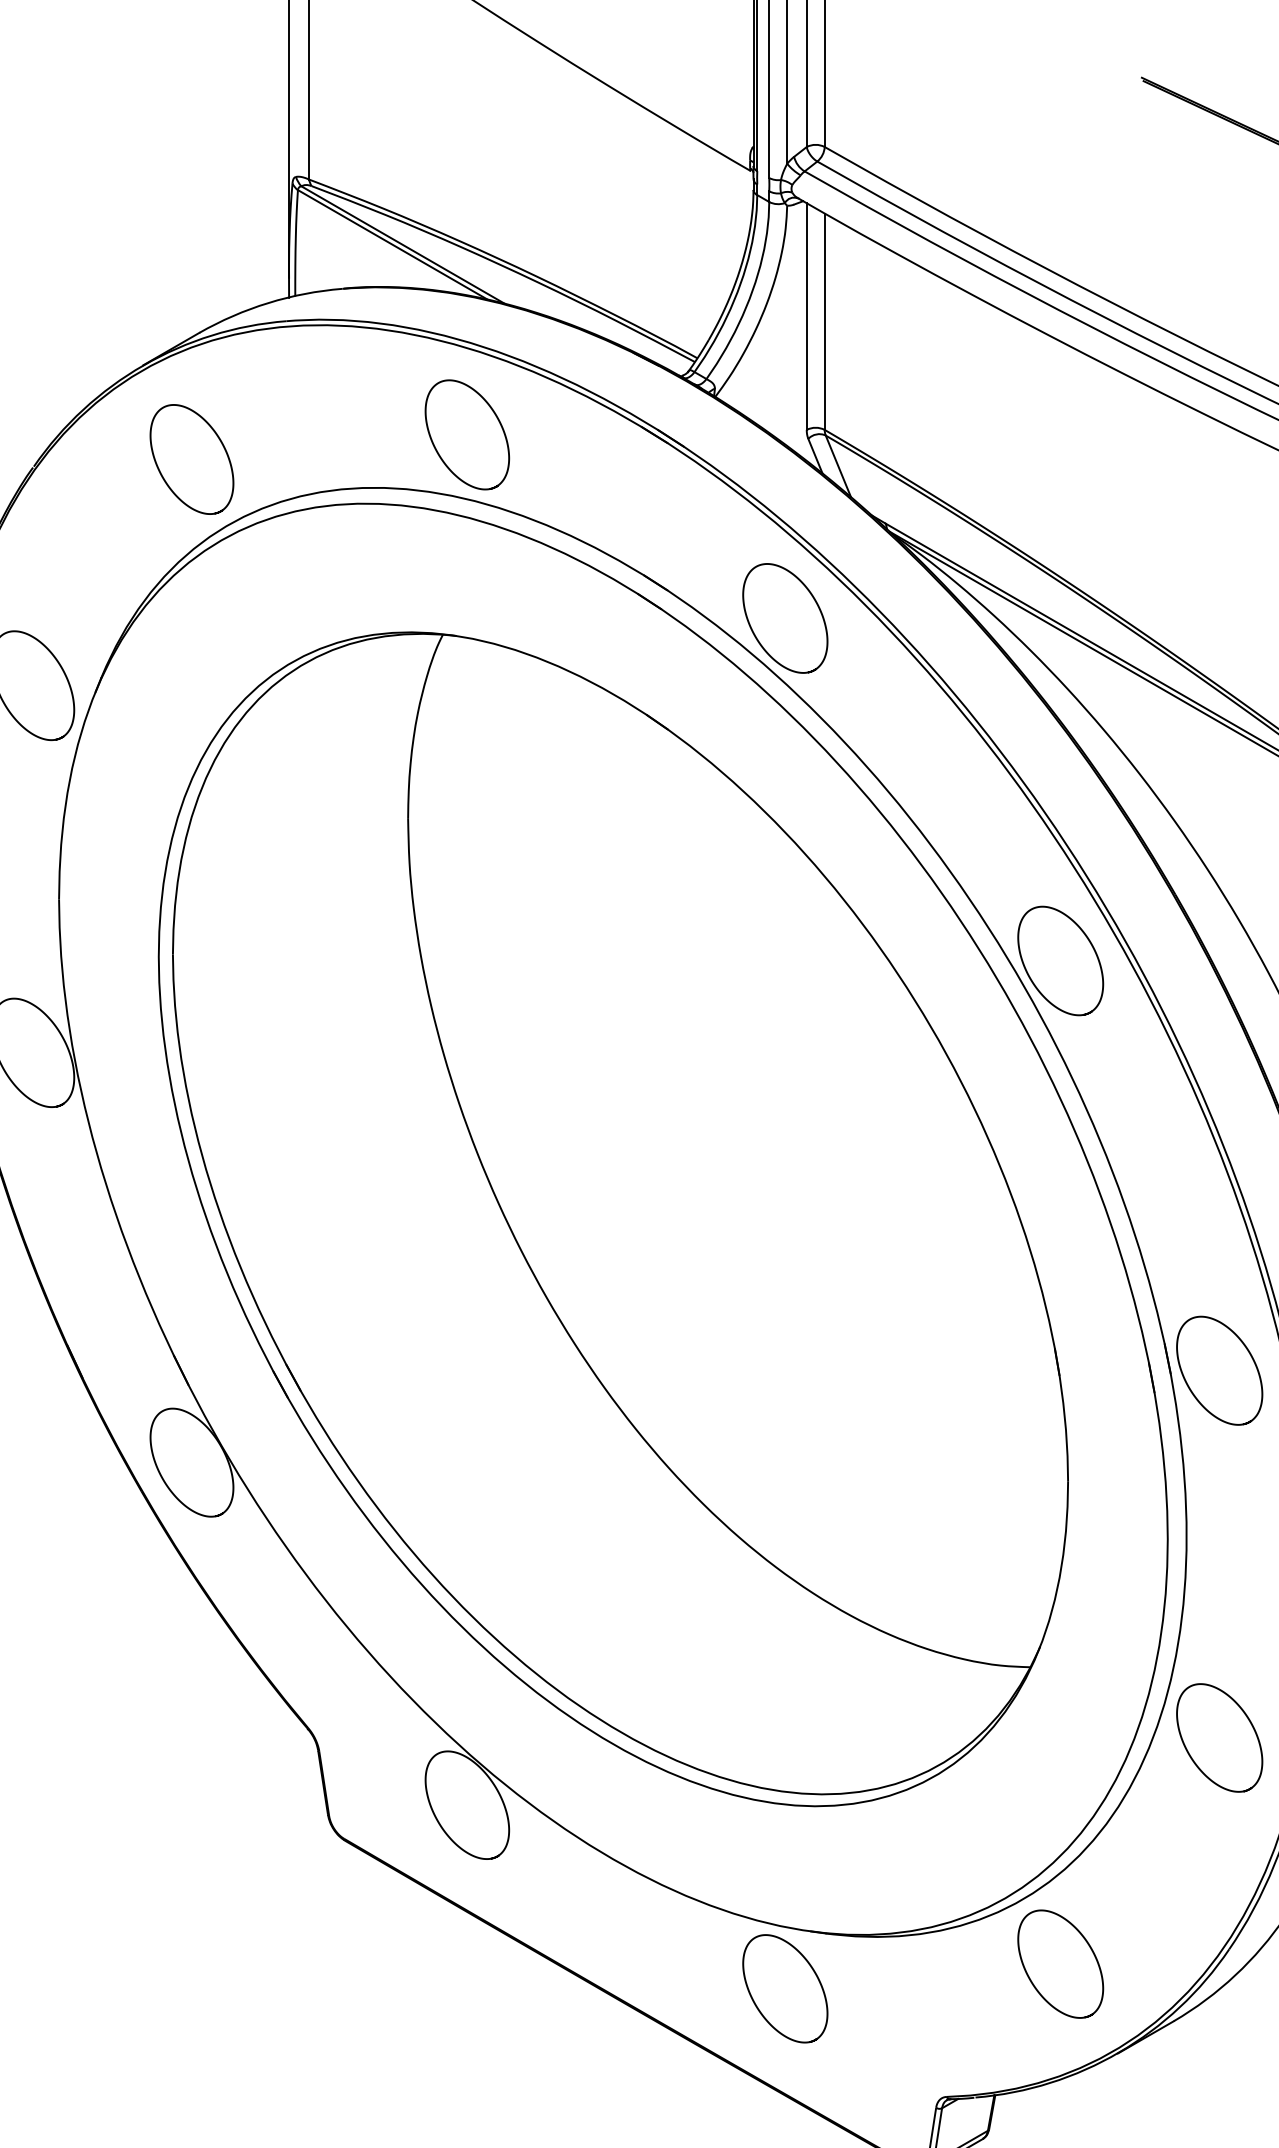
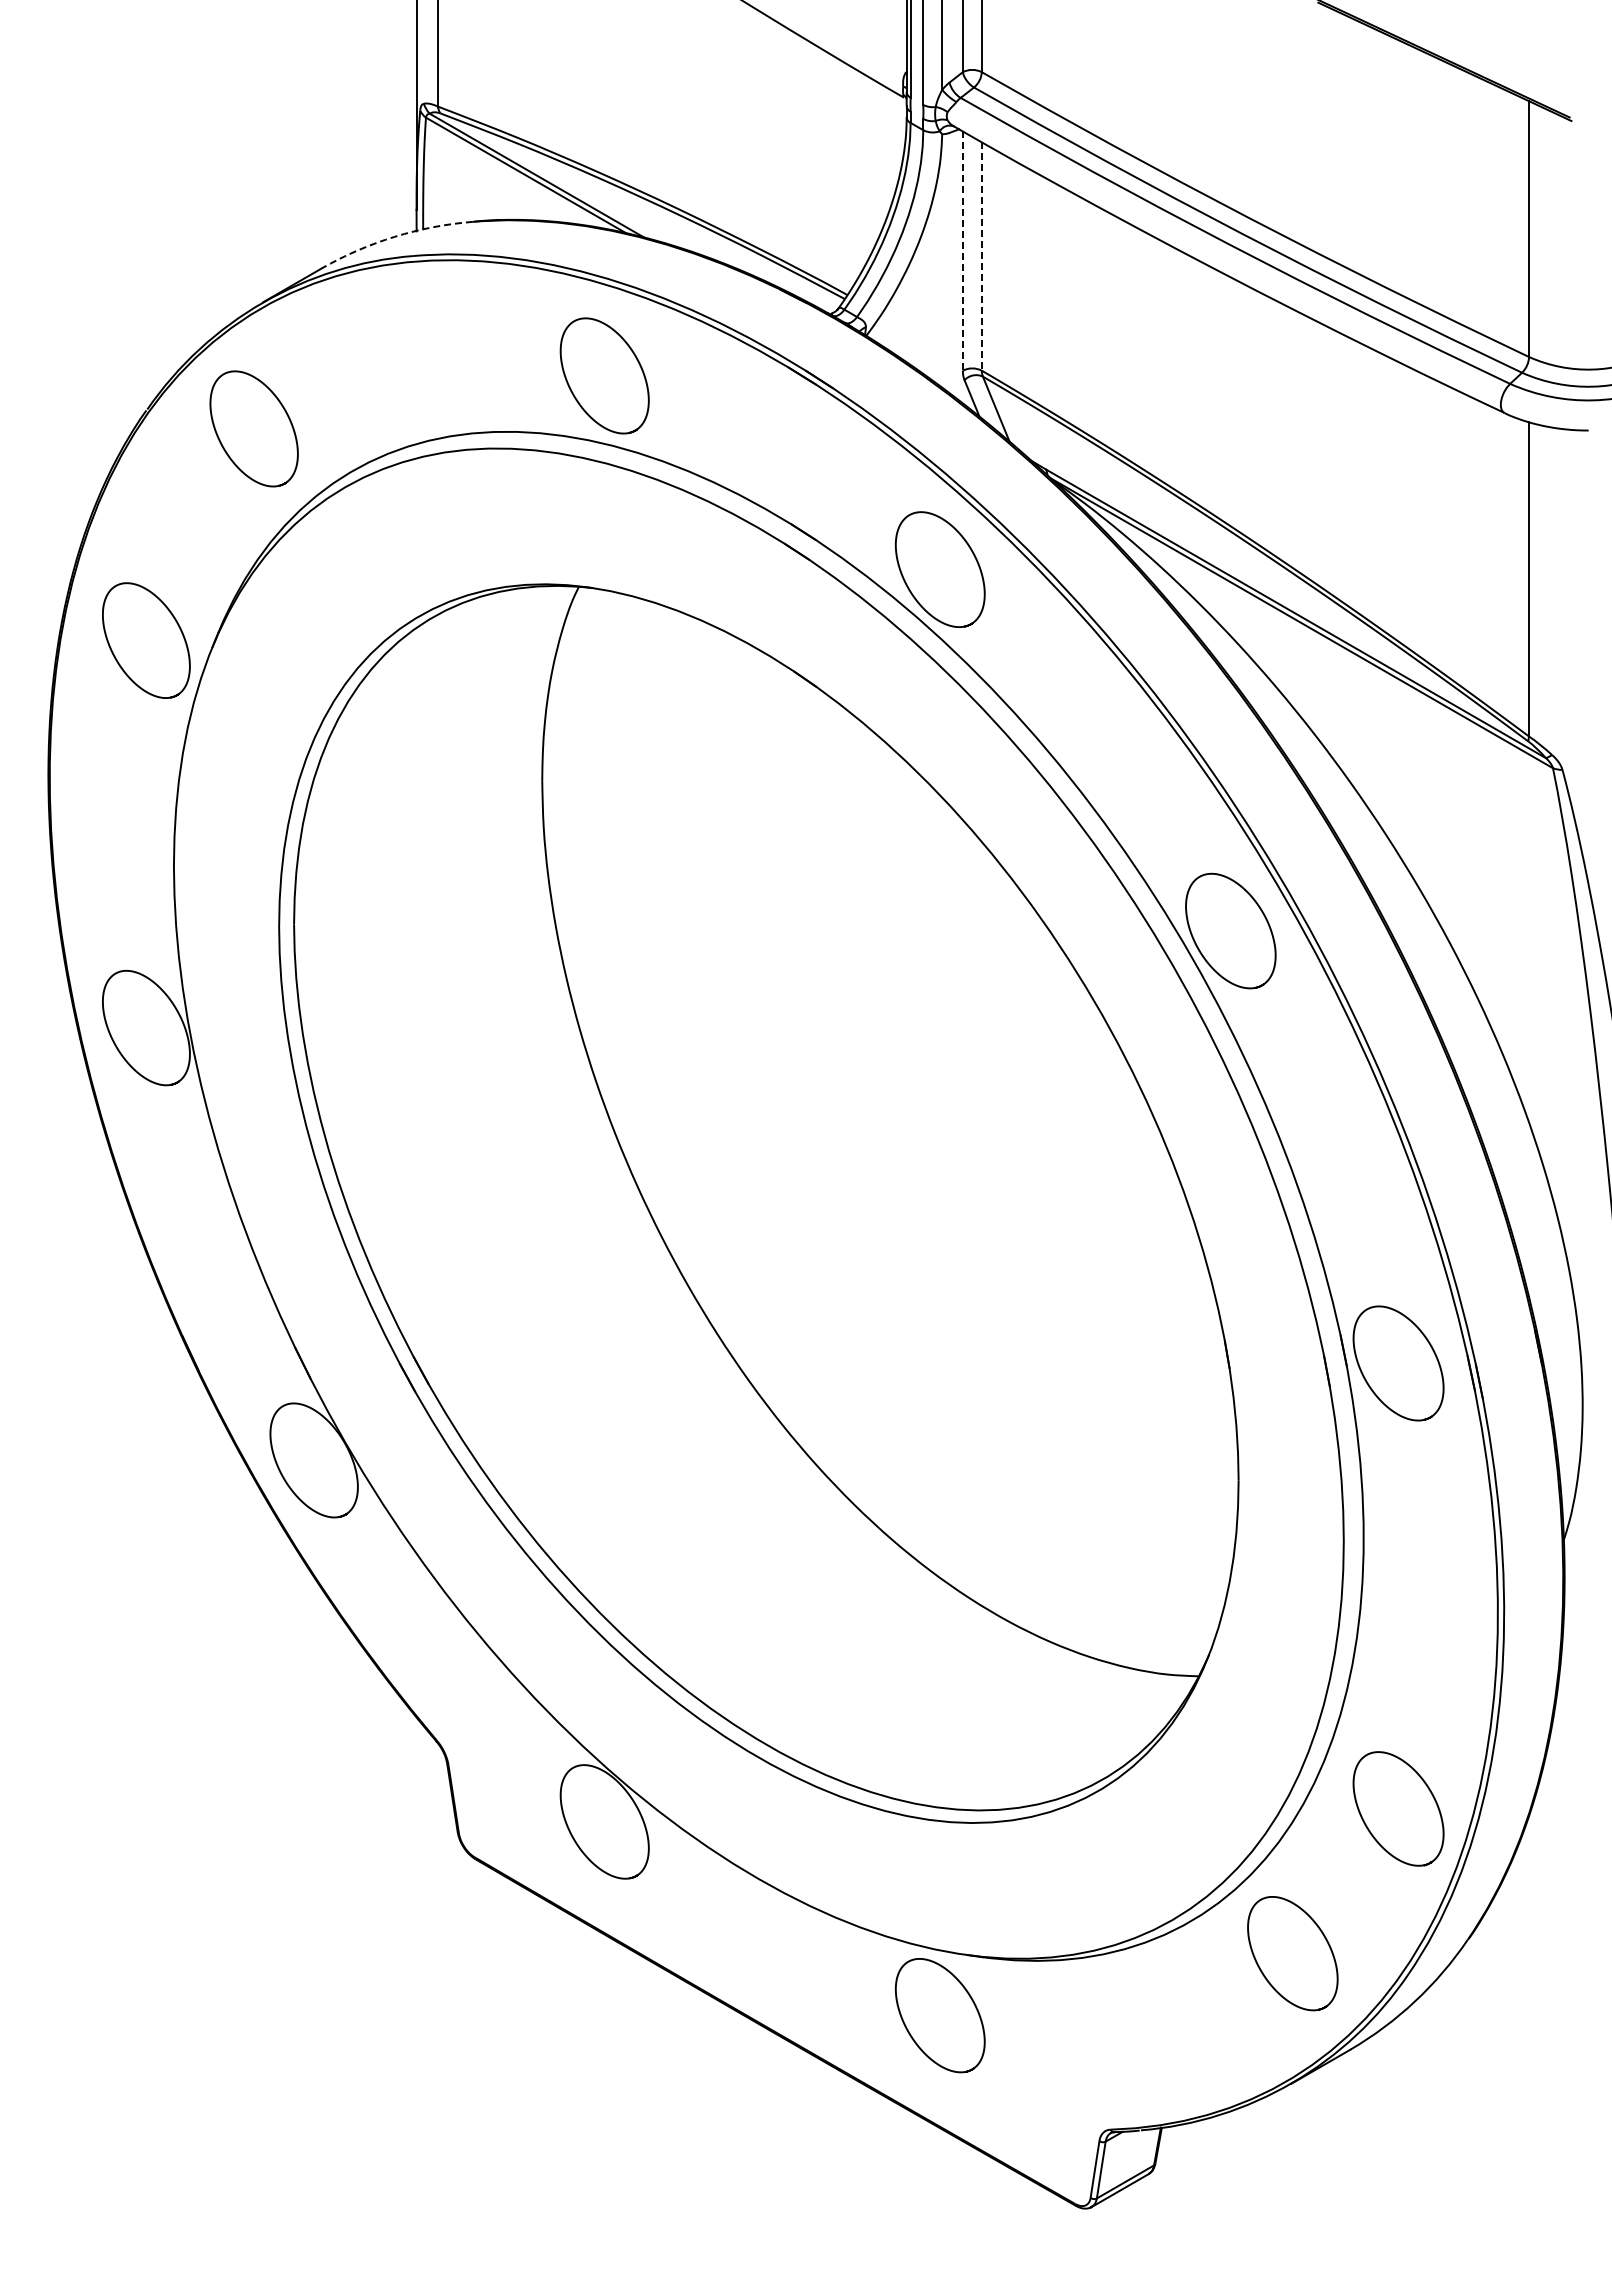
arc: (268, 302) -> (394, 236), solid -> dashed
line: (806, 316) -> (962, 251), solid -> dashed
line: (824, 322) -> (981, 257), solid -> dashed
curve: (161, 473) -> (222, 443), moved
curve: (1247, 1718) -> (1427, 1788), moved
curve: (1032, 1982) -> (1263, 1972), moved

